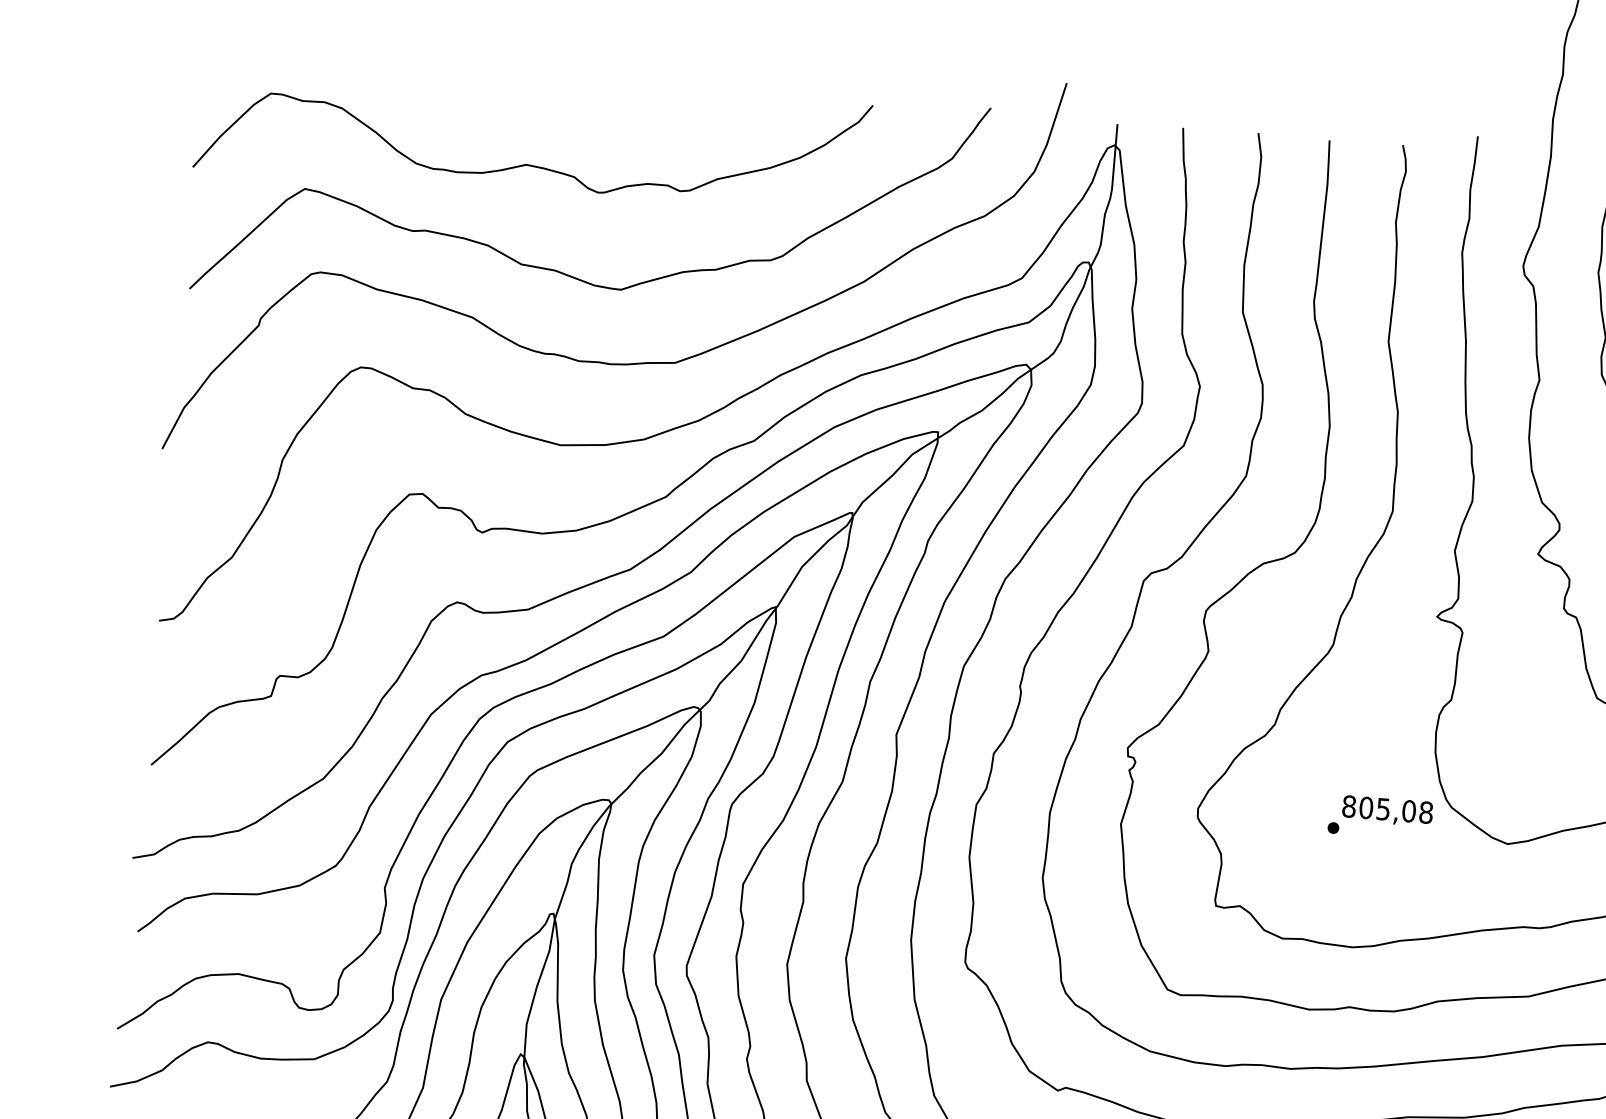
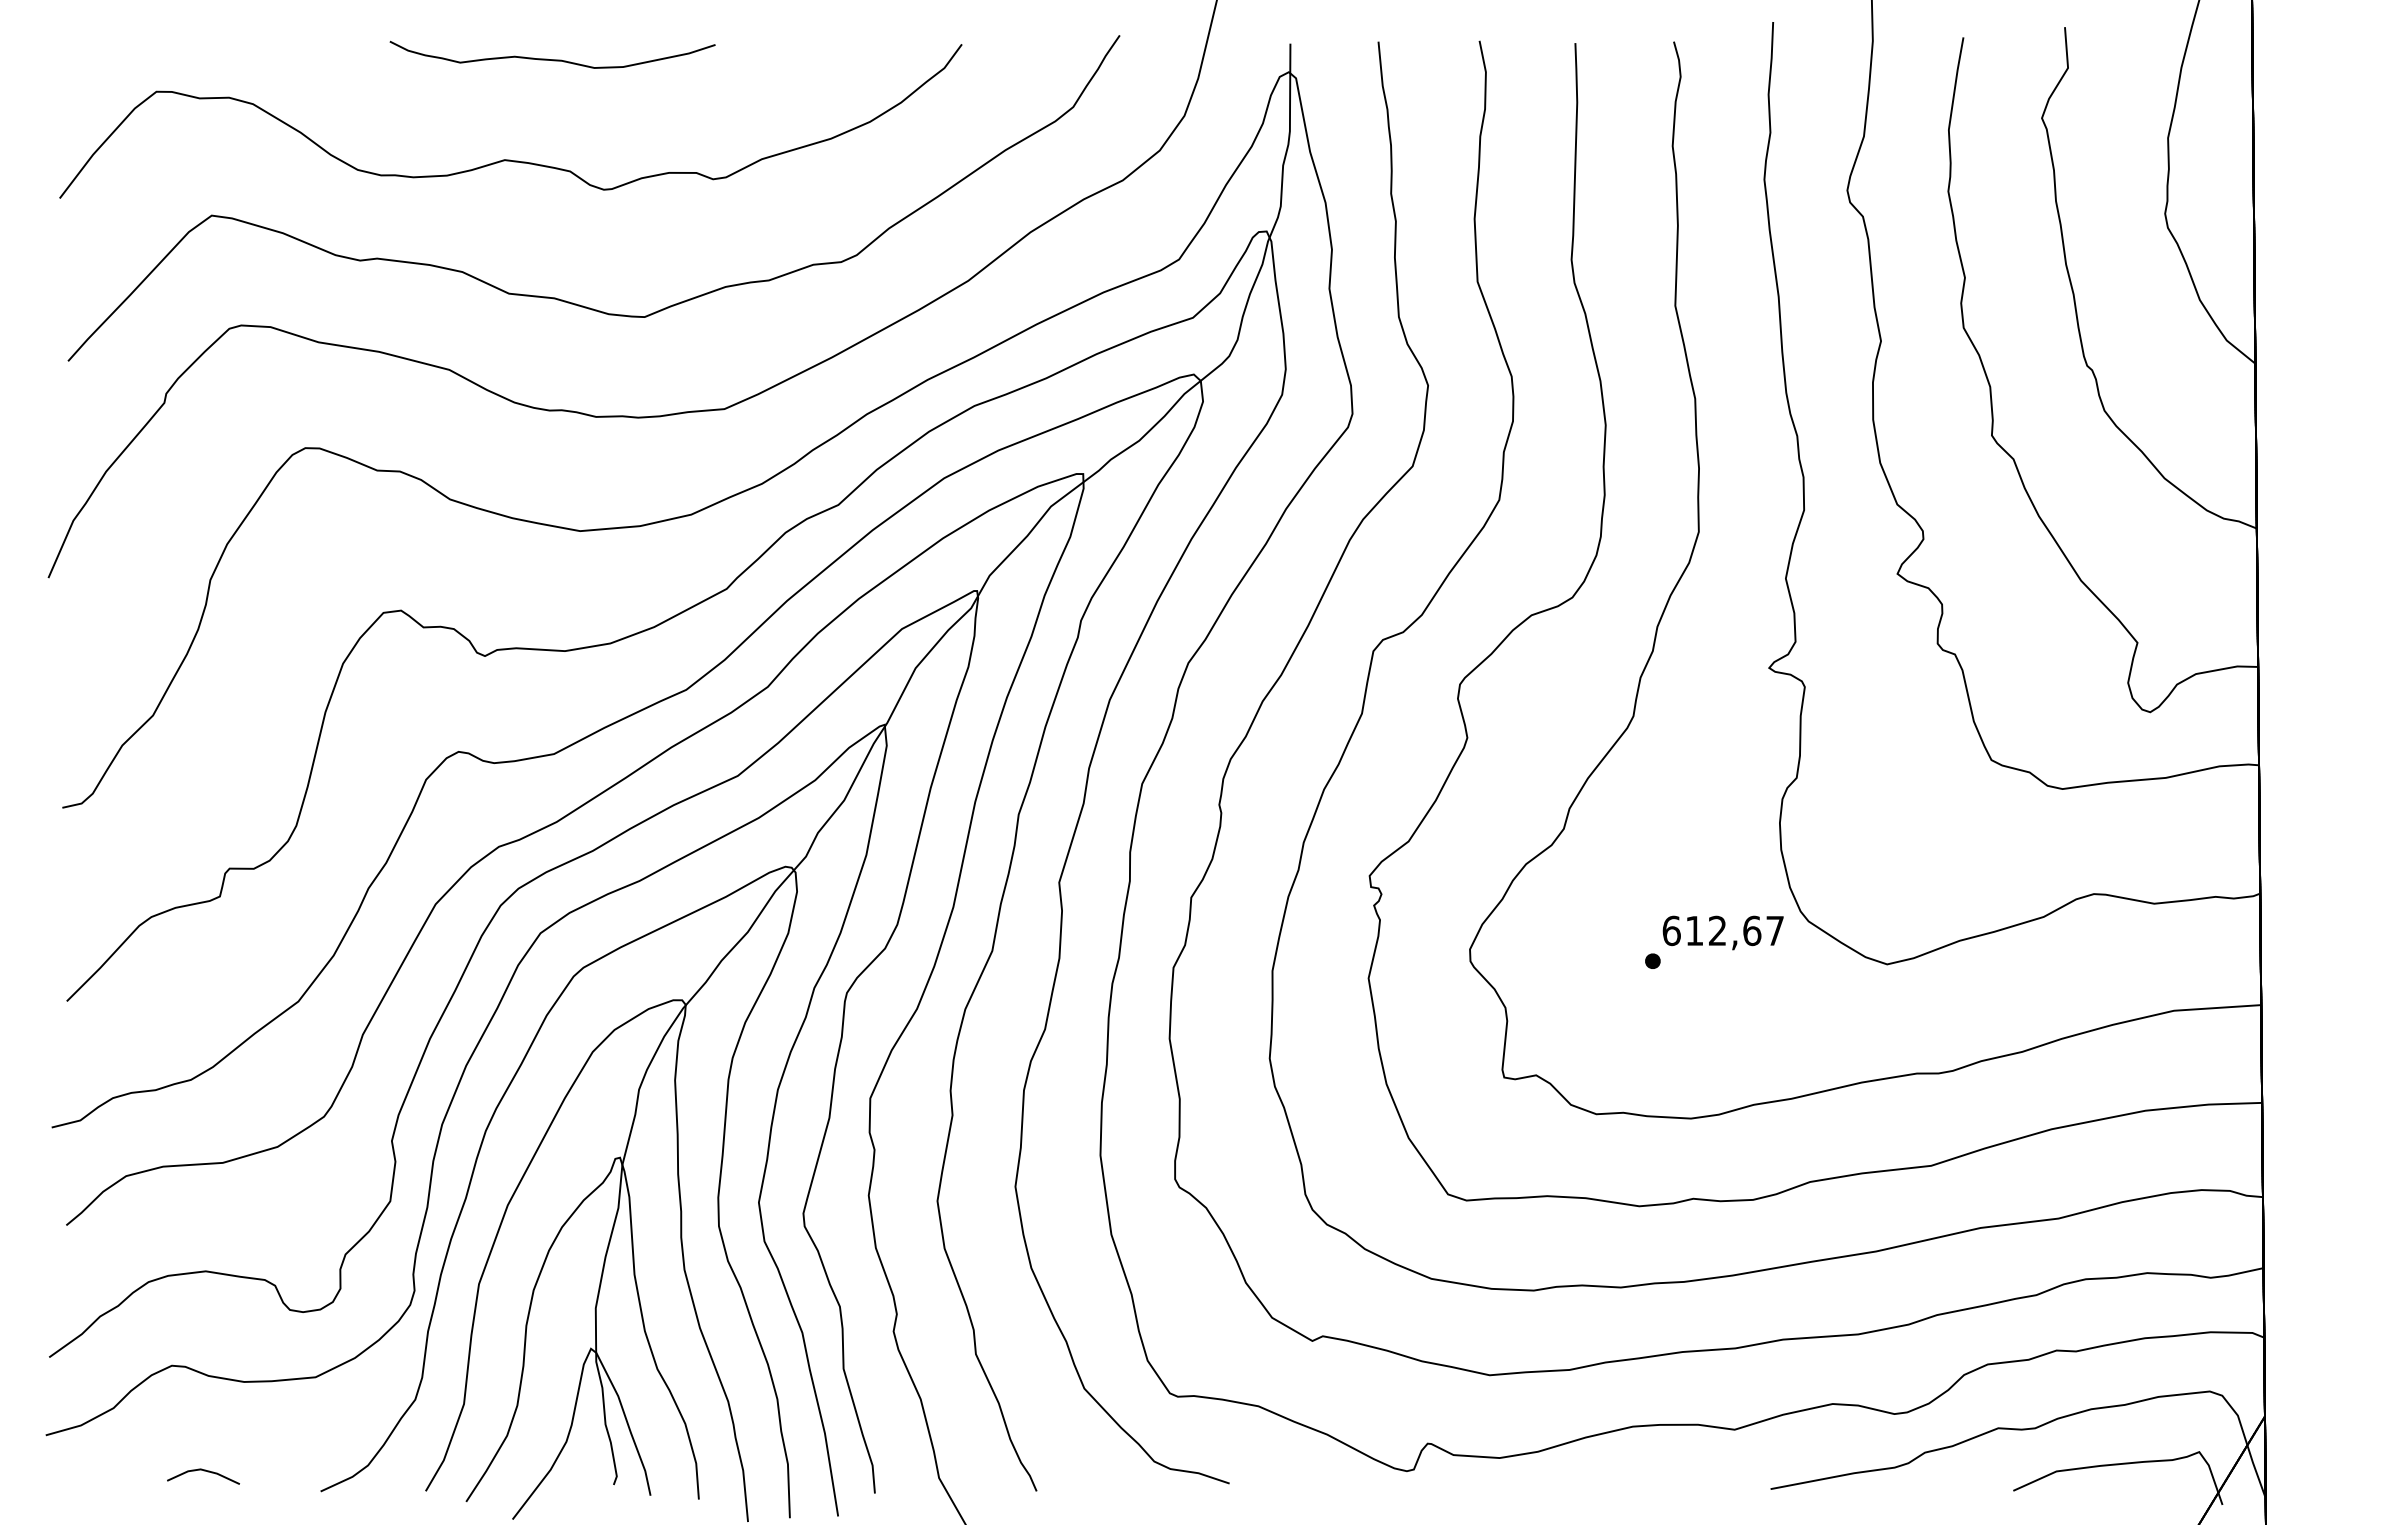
curve: (567, 92) -> (552, 59), added
text: (1387, 809) -> (1723, 930), 805,08 -> 612,67

